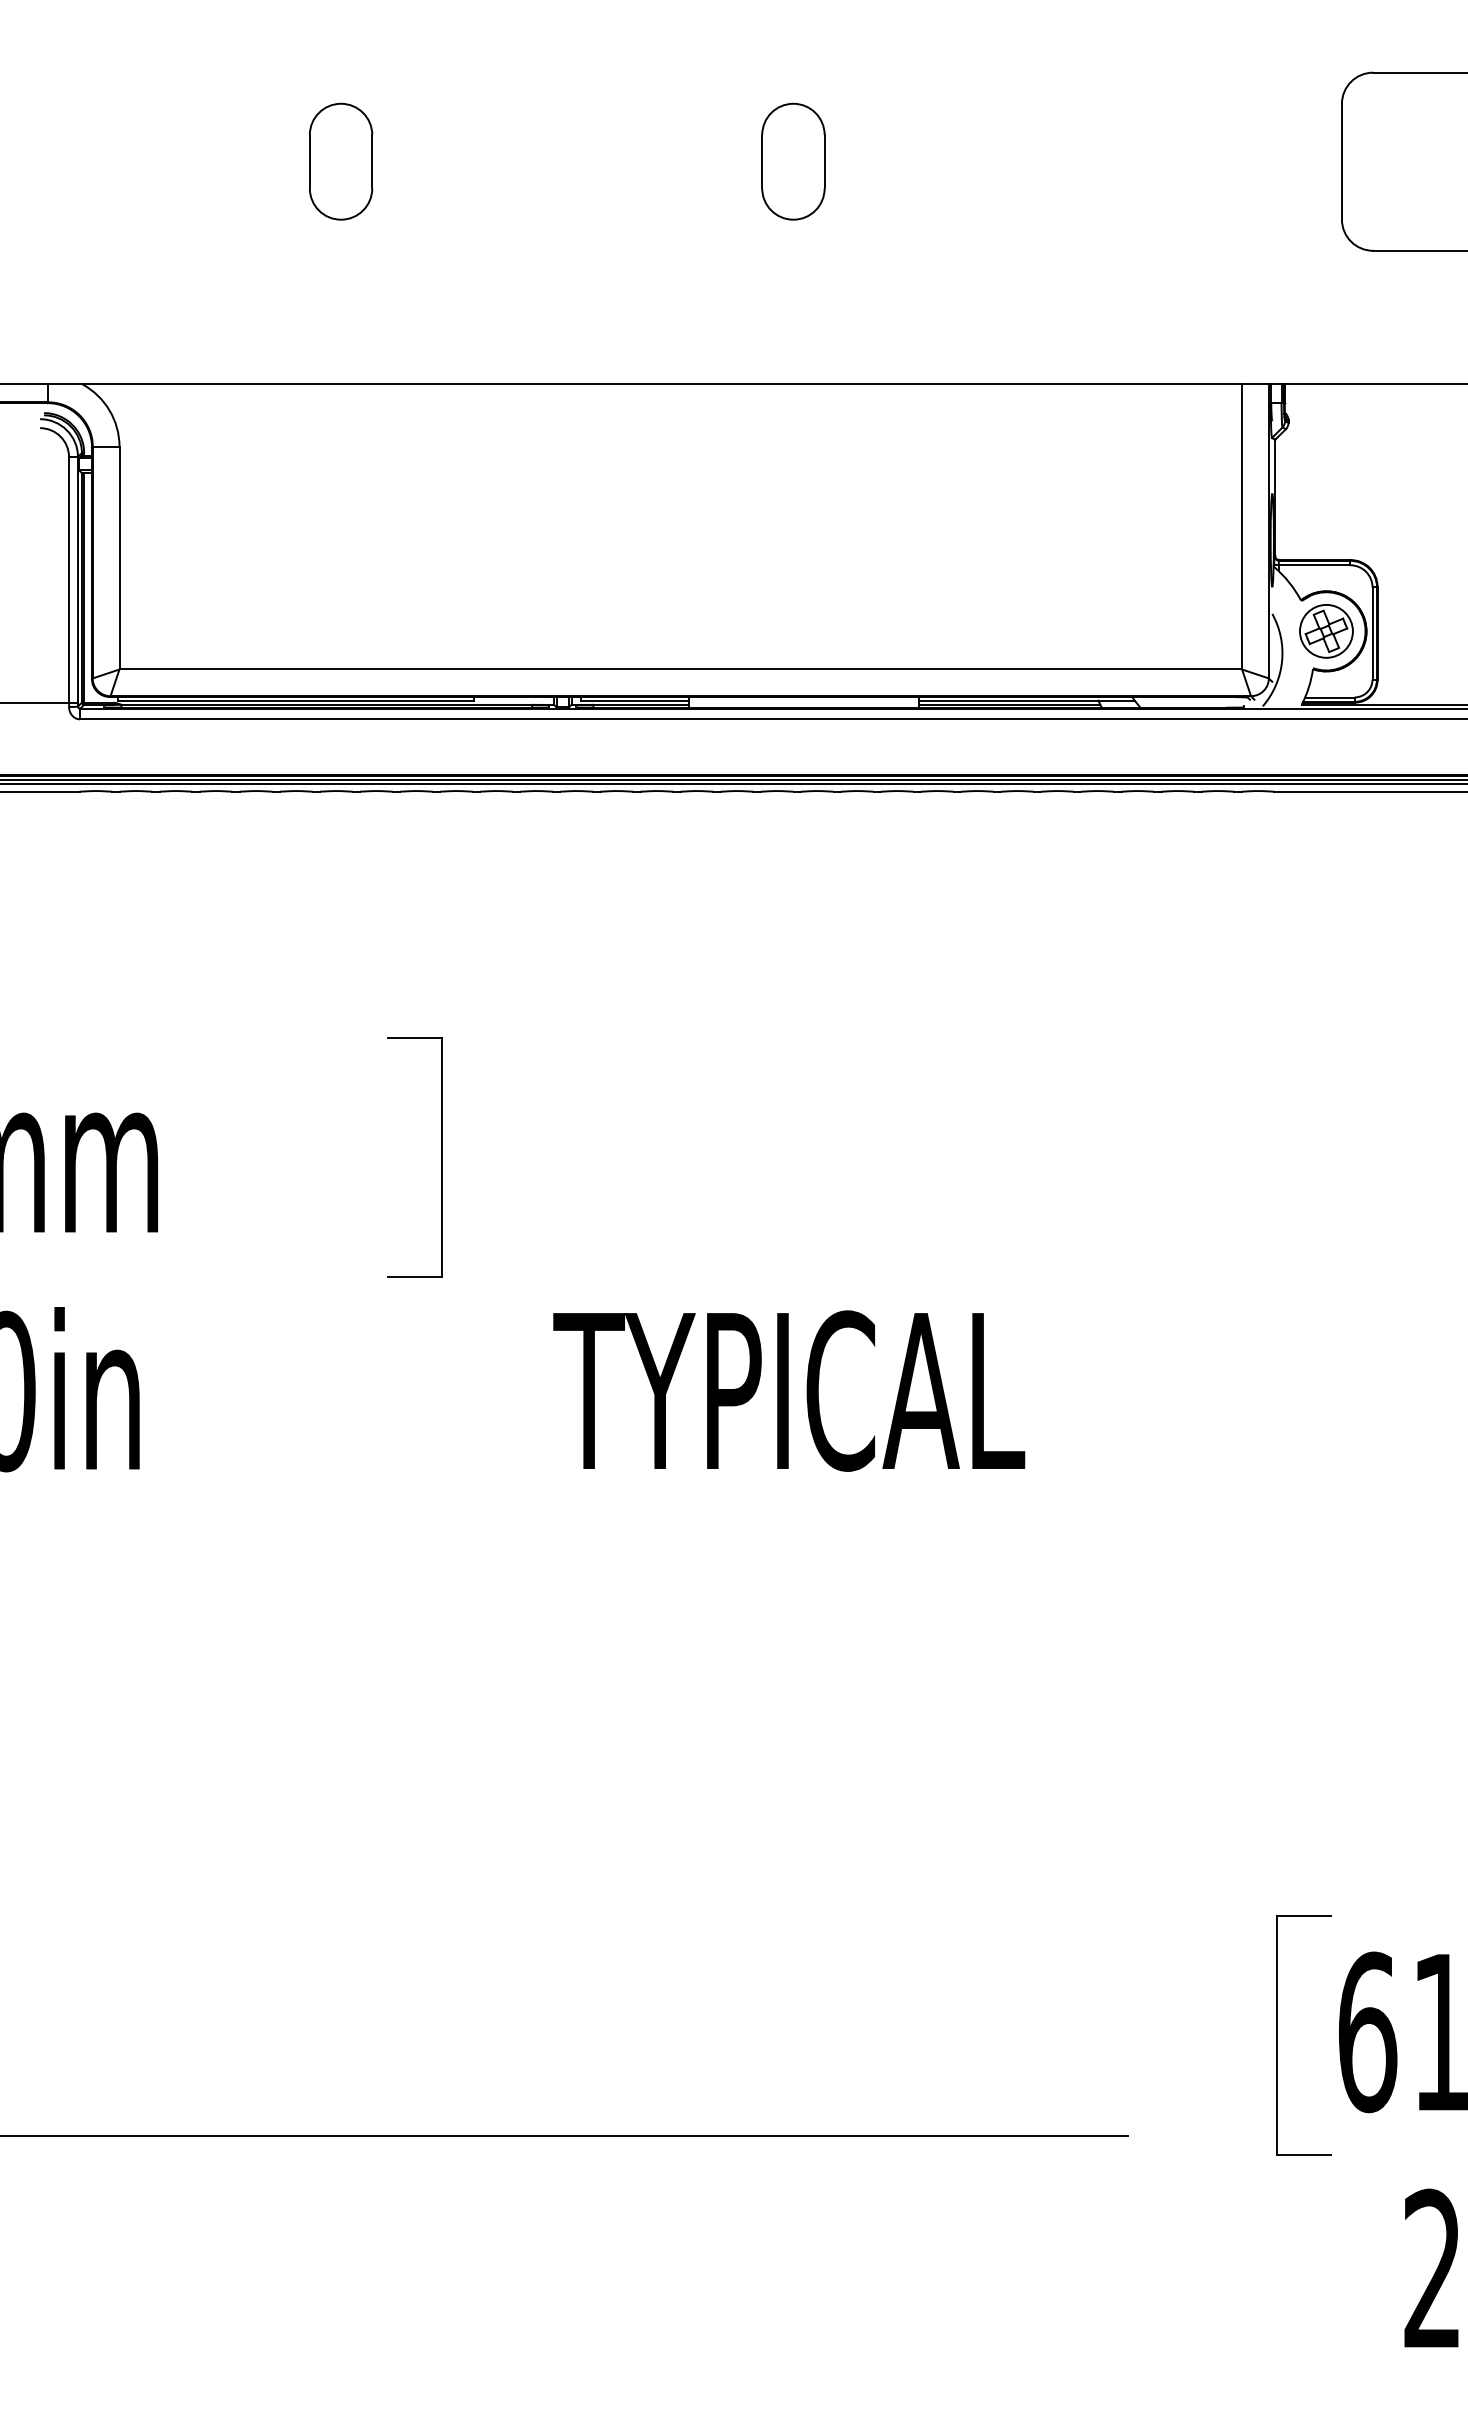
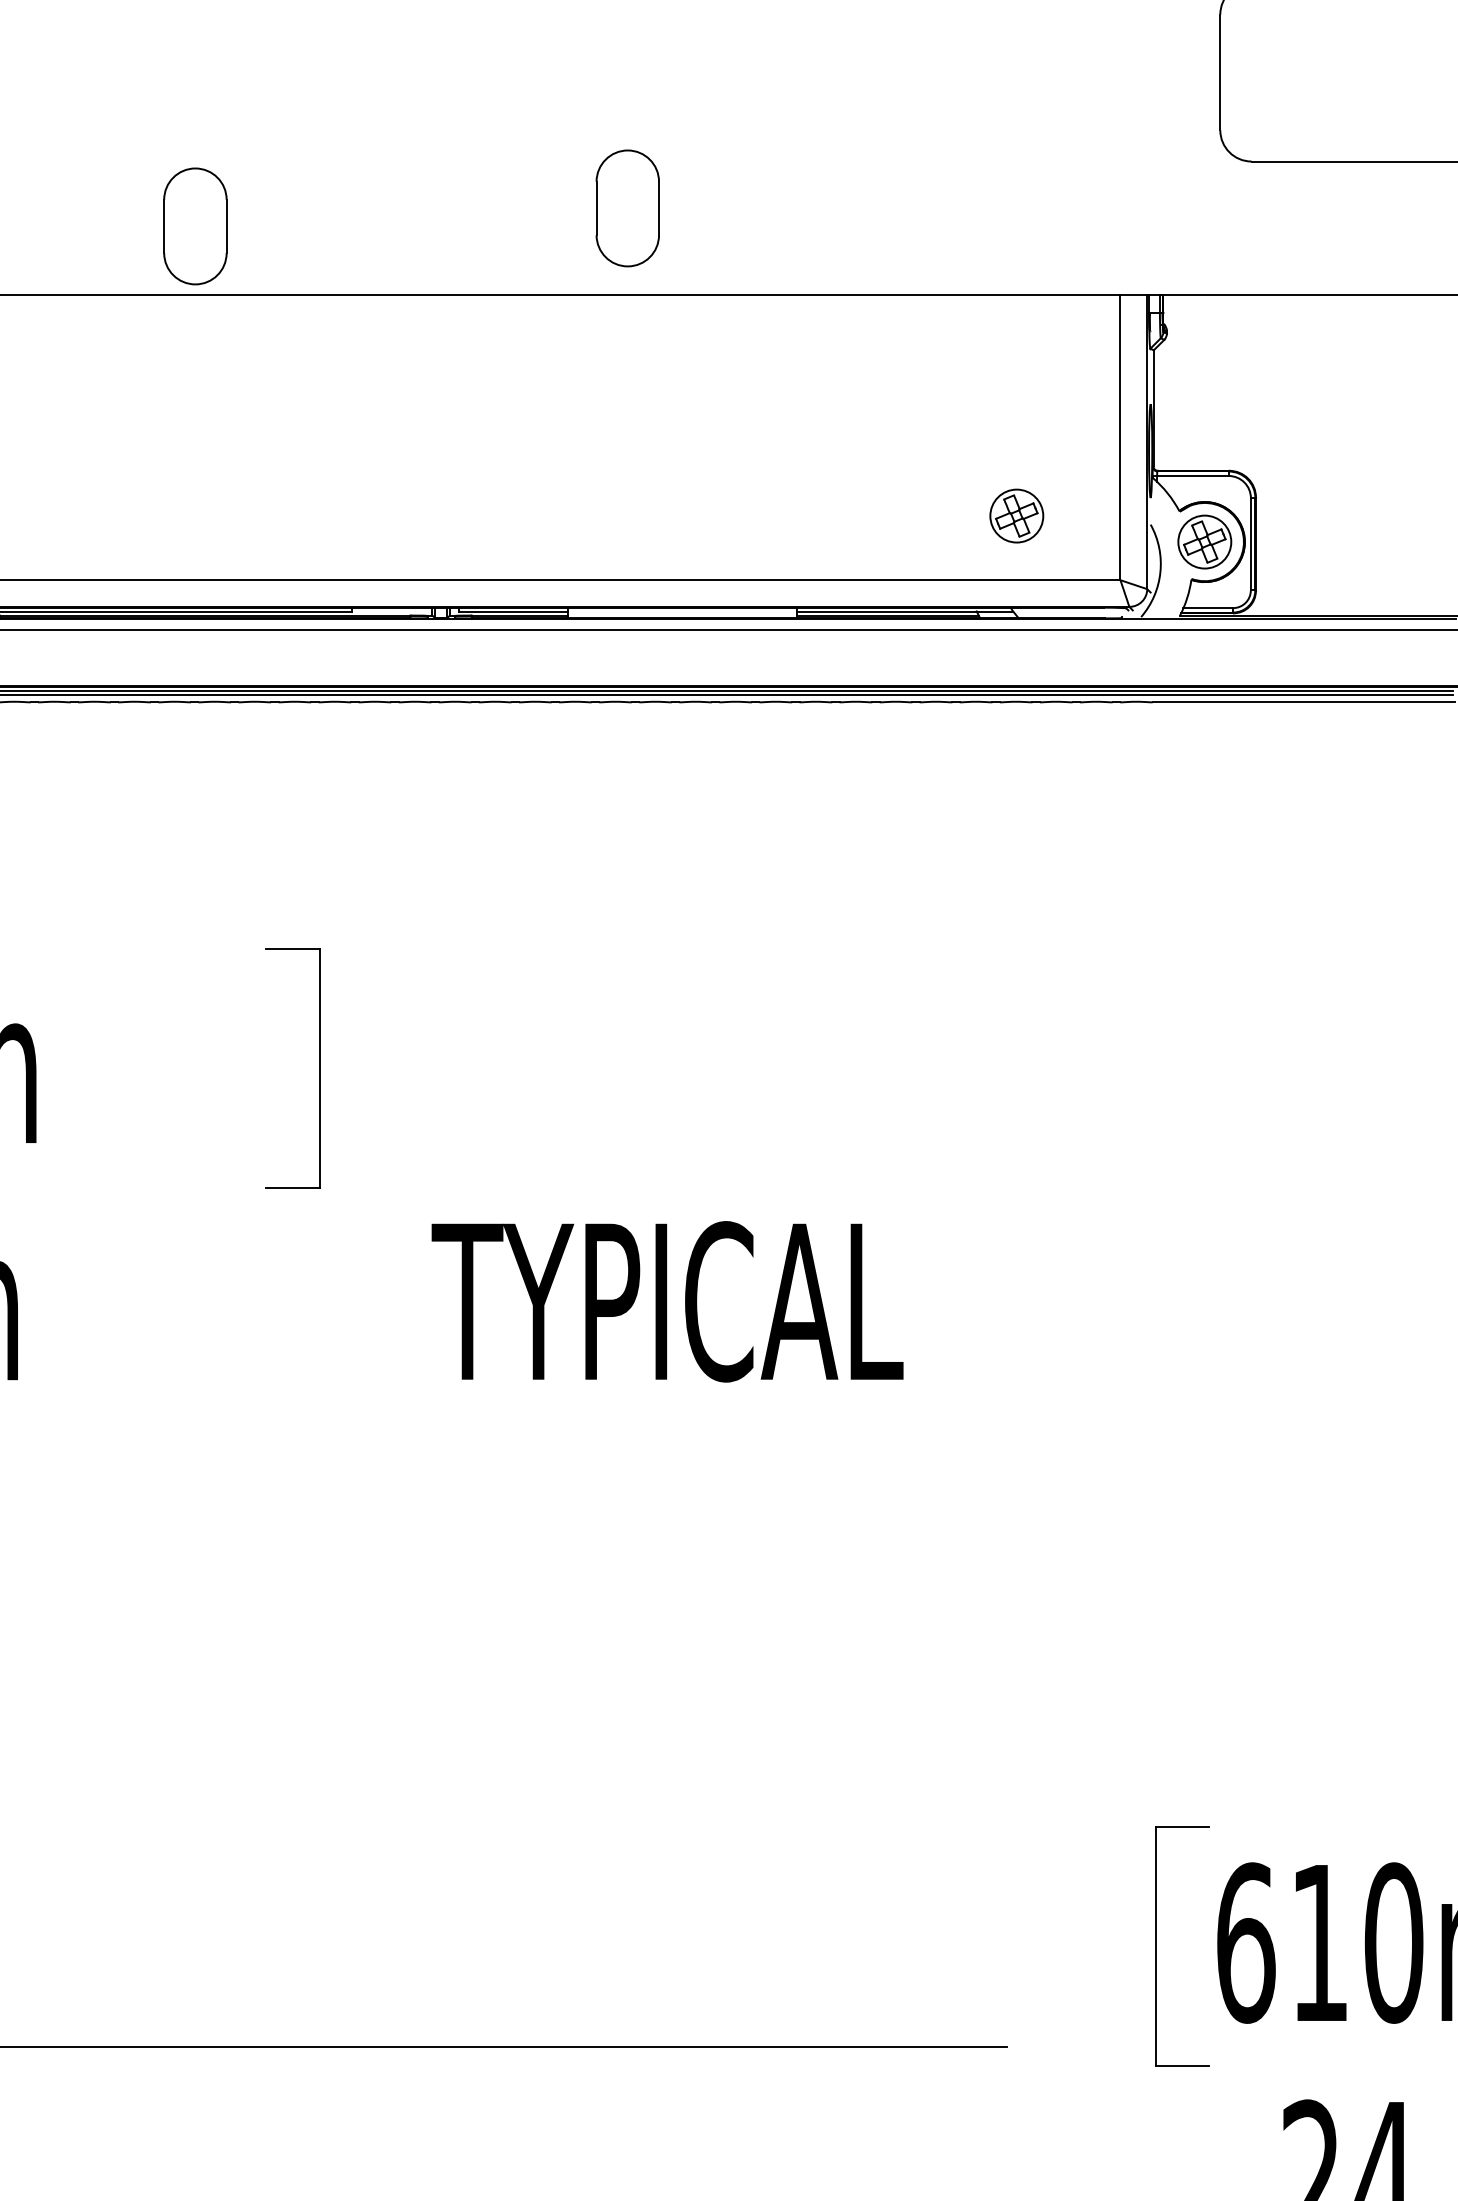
part: (341, 161) -> (195, 226), moved
part: (793, 161) -> (627, 208), moved
part: (1138, 605) -> (1016, 516), added

